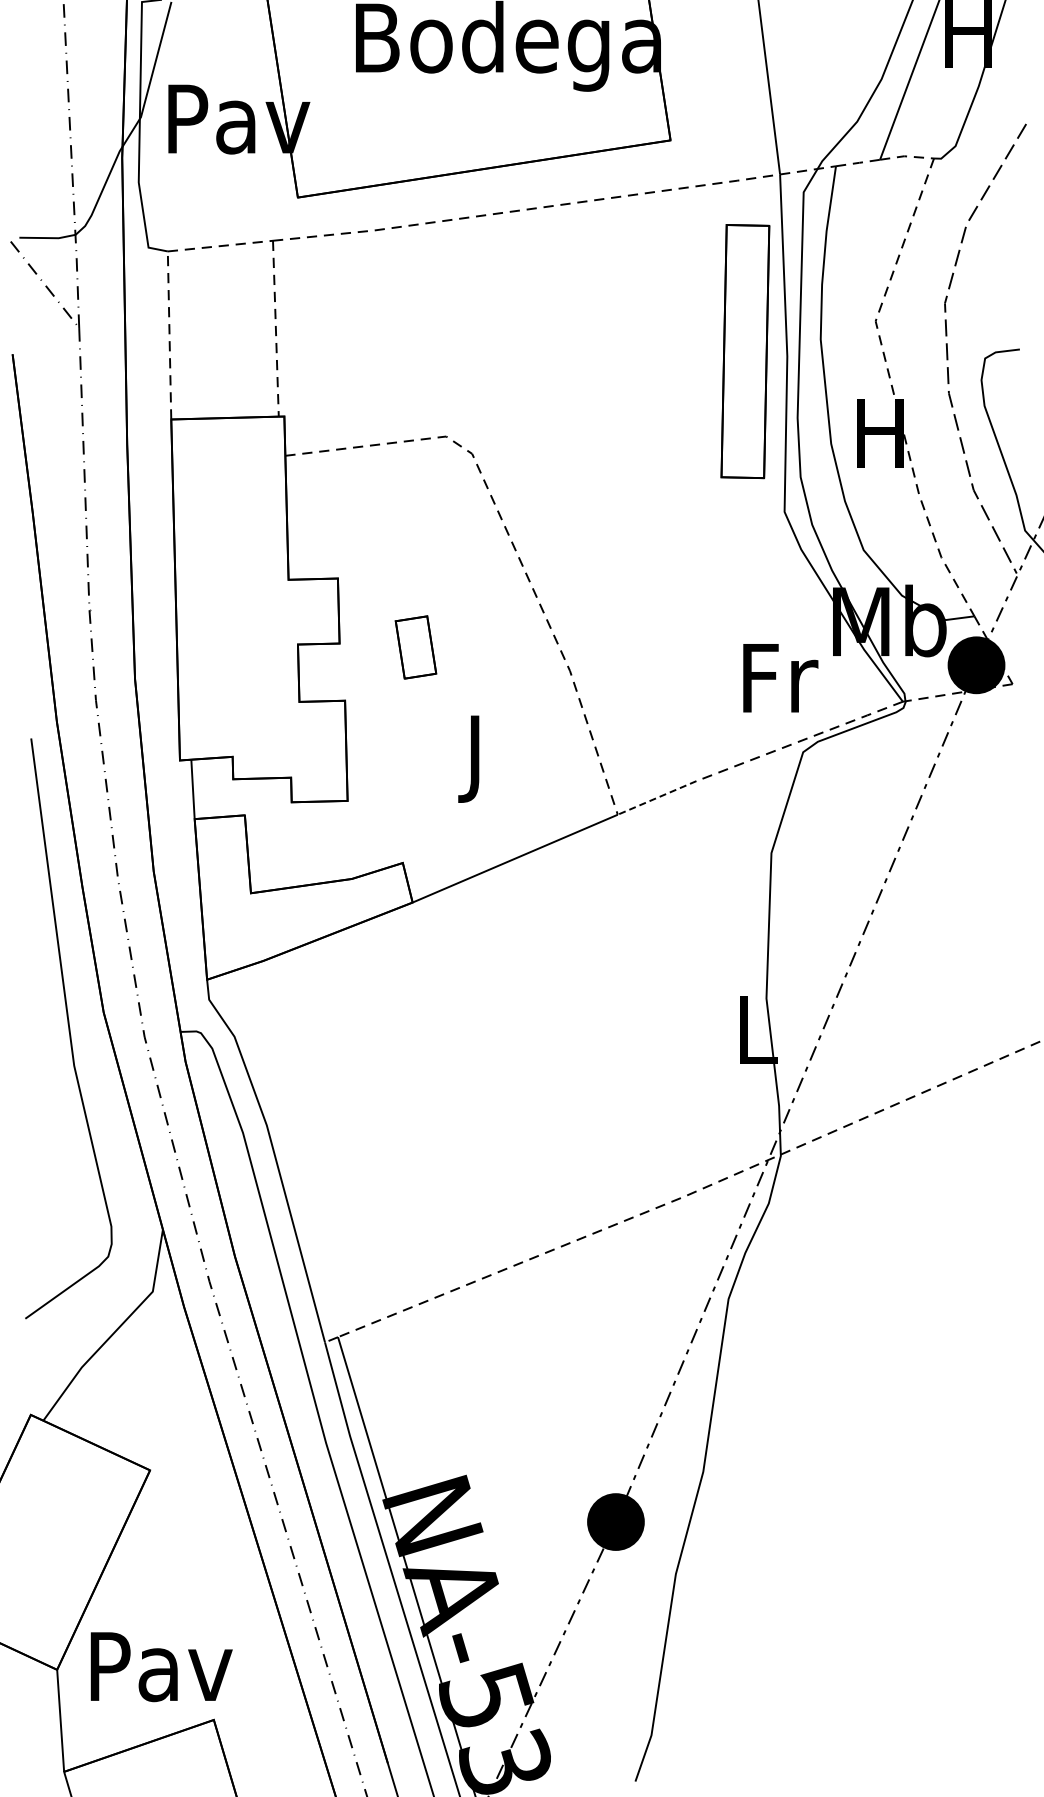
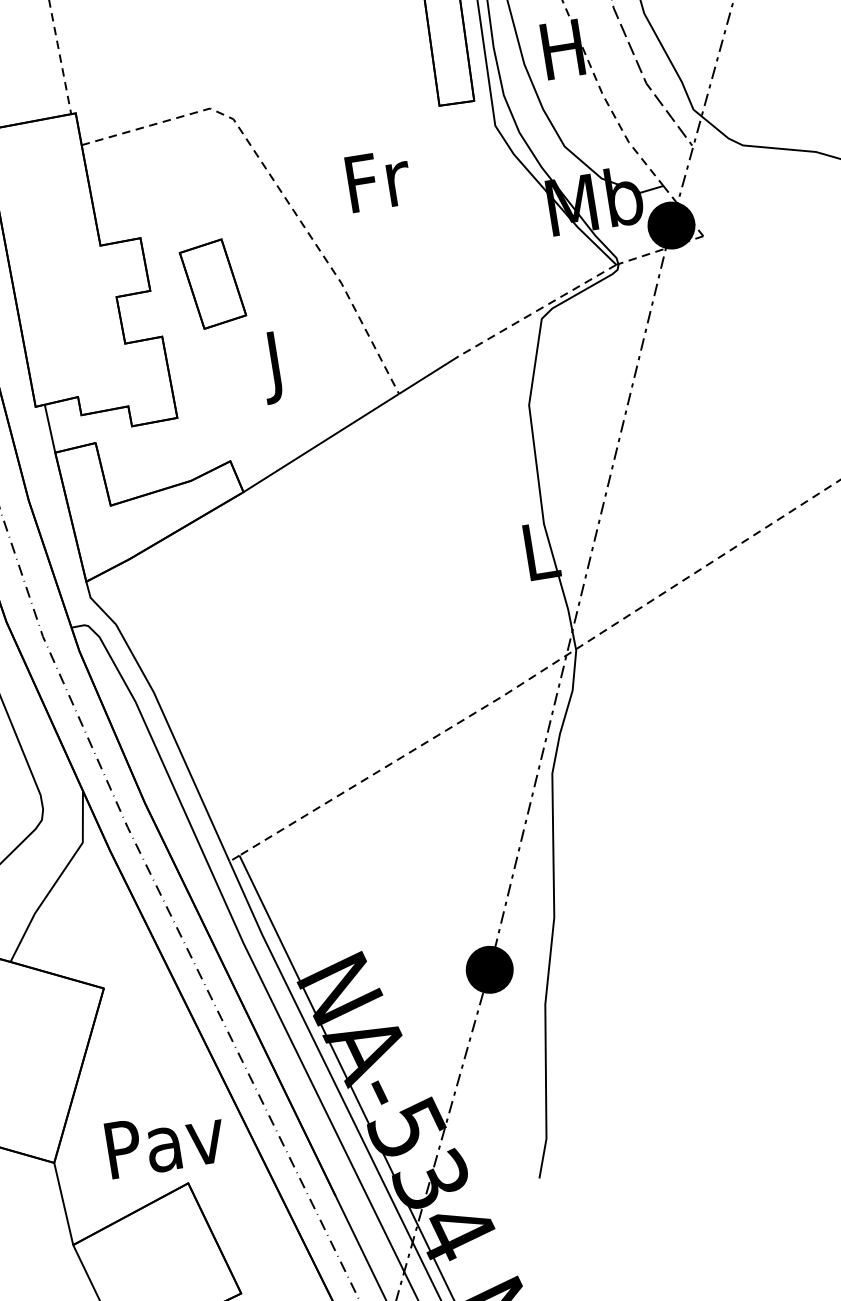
part: (415, 647) -> (212, 284), size x1.67
text: (780, 678) -> (378, 180), moved
line: (657, 797) -> (429, 374), dashed -> solid
text: (161, 1667) -> (165, 1143), moved

